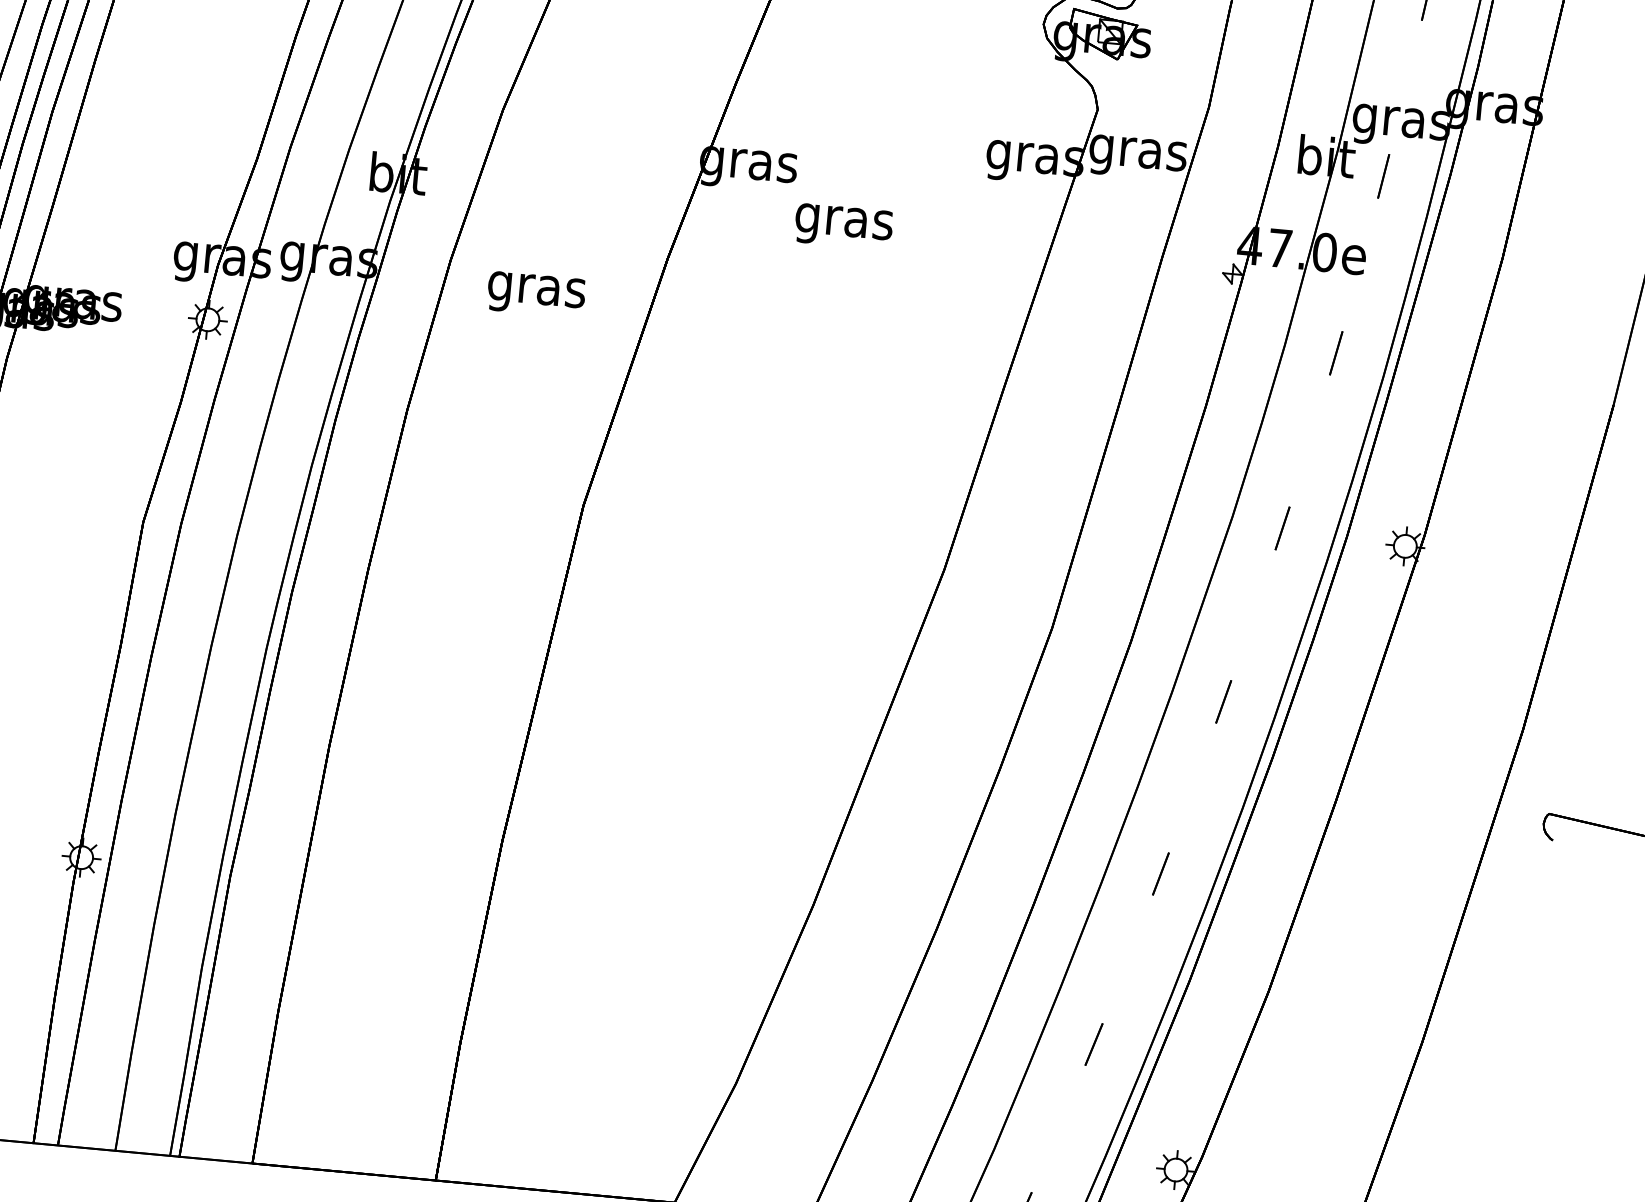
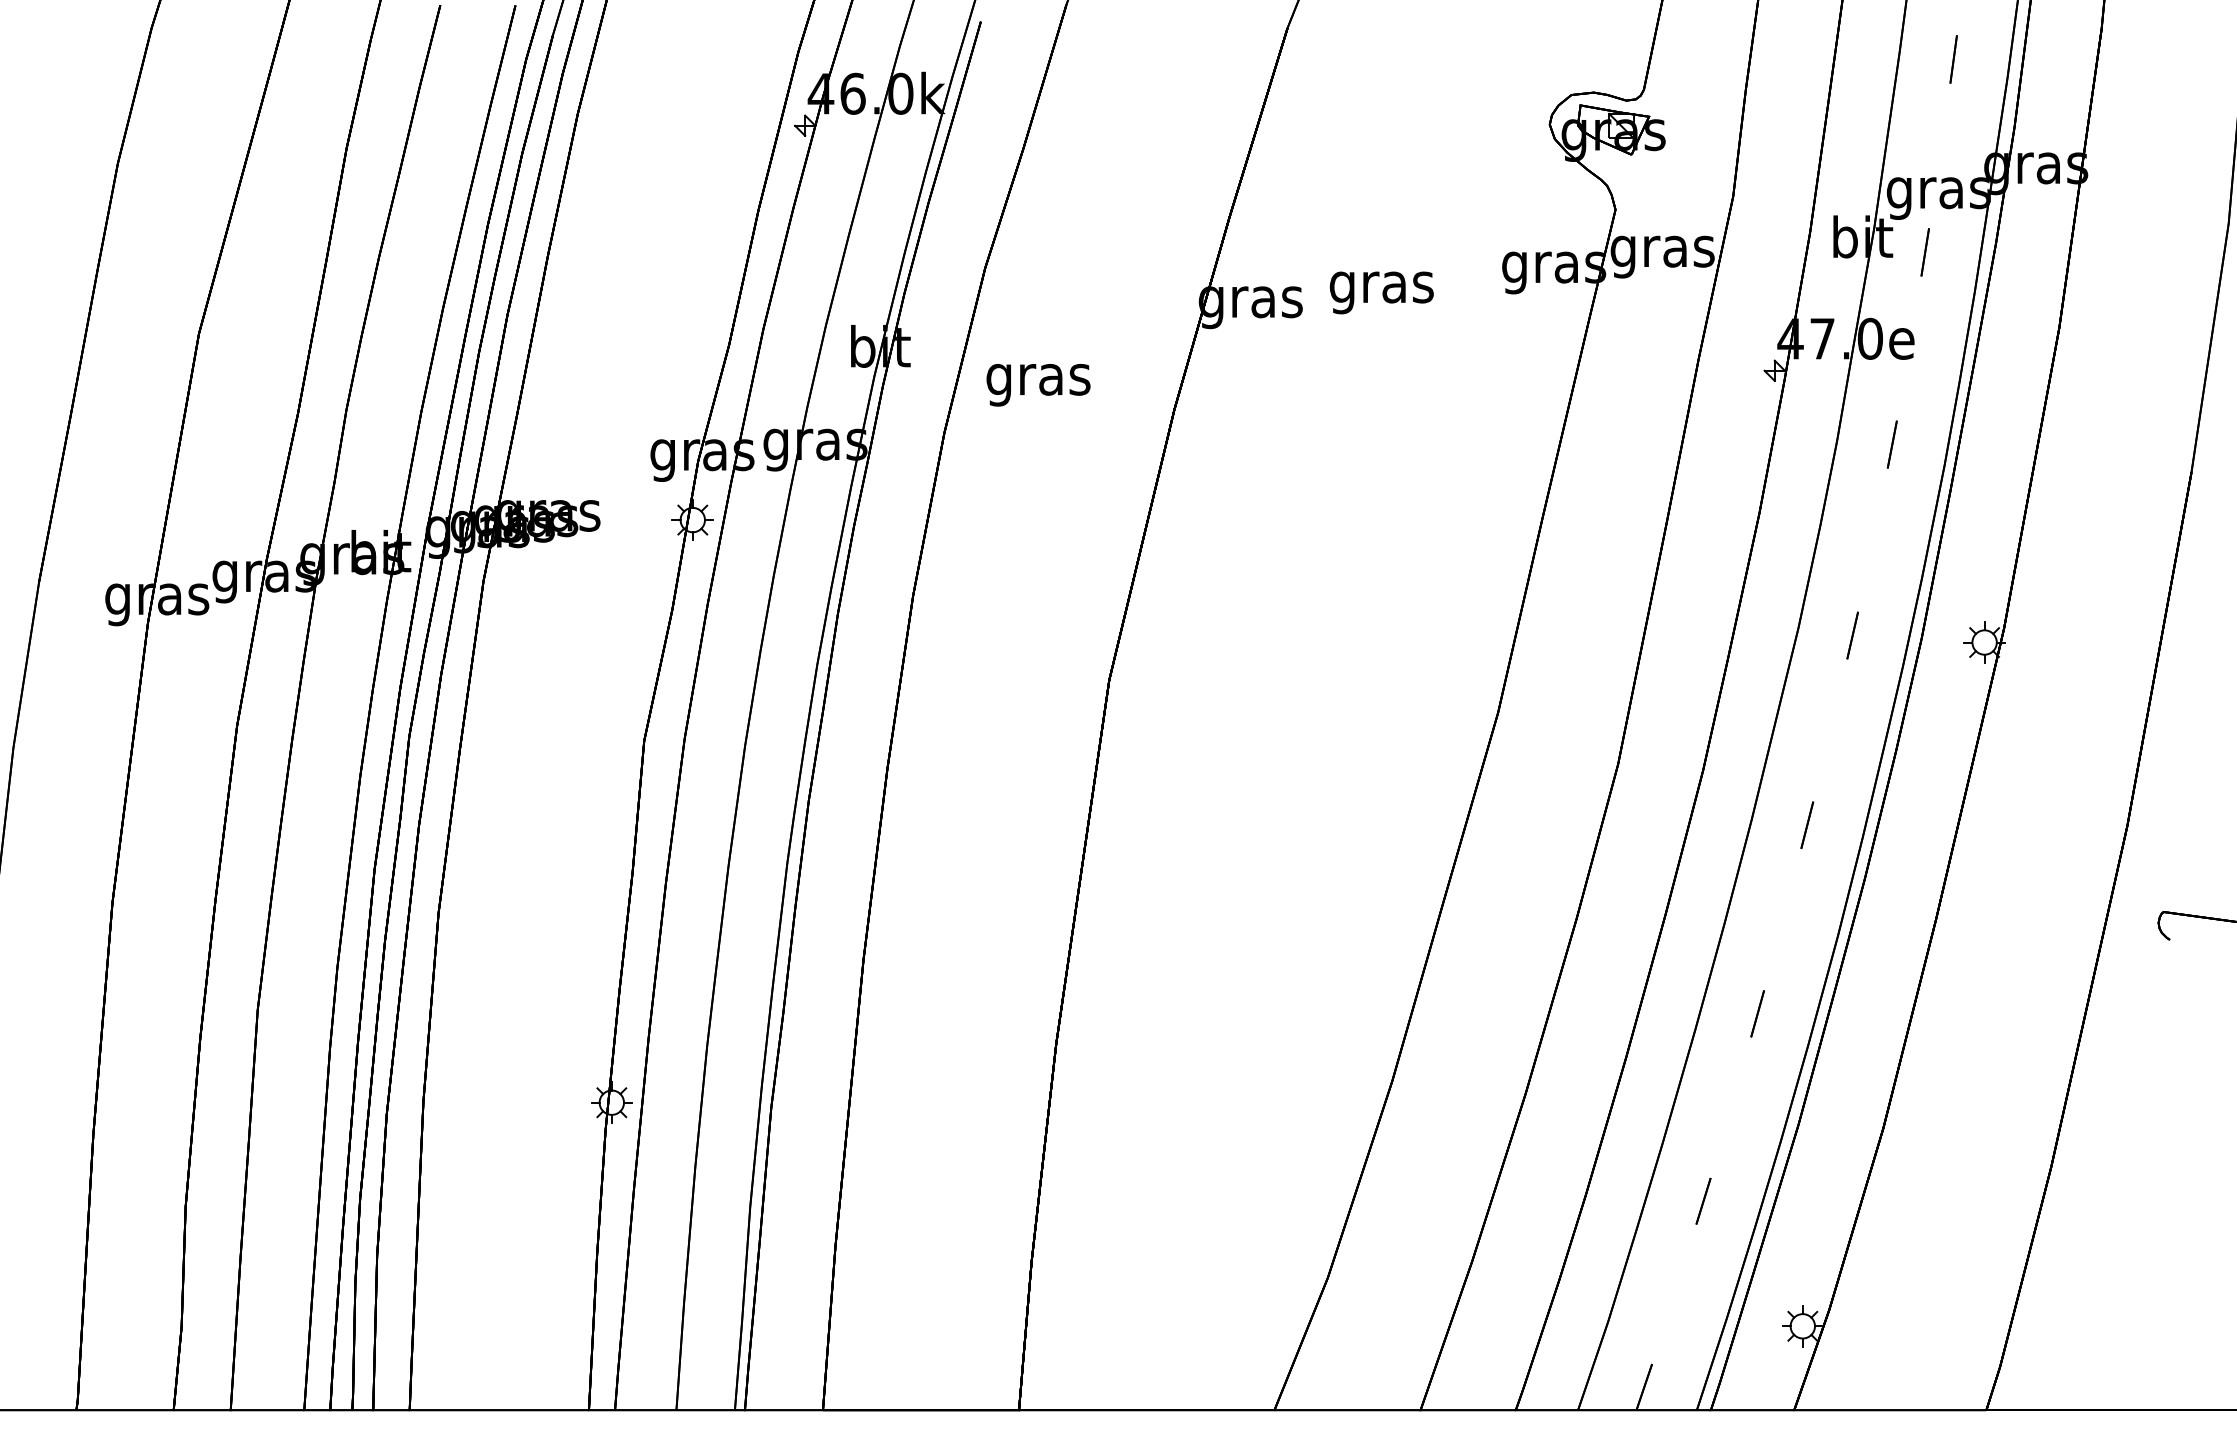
text: (843, 226) -> (1381, 292), moved
text: (536, 295) -> (1038, 385), moved

